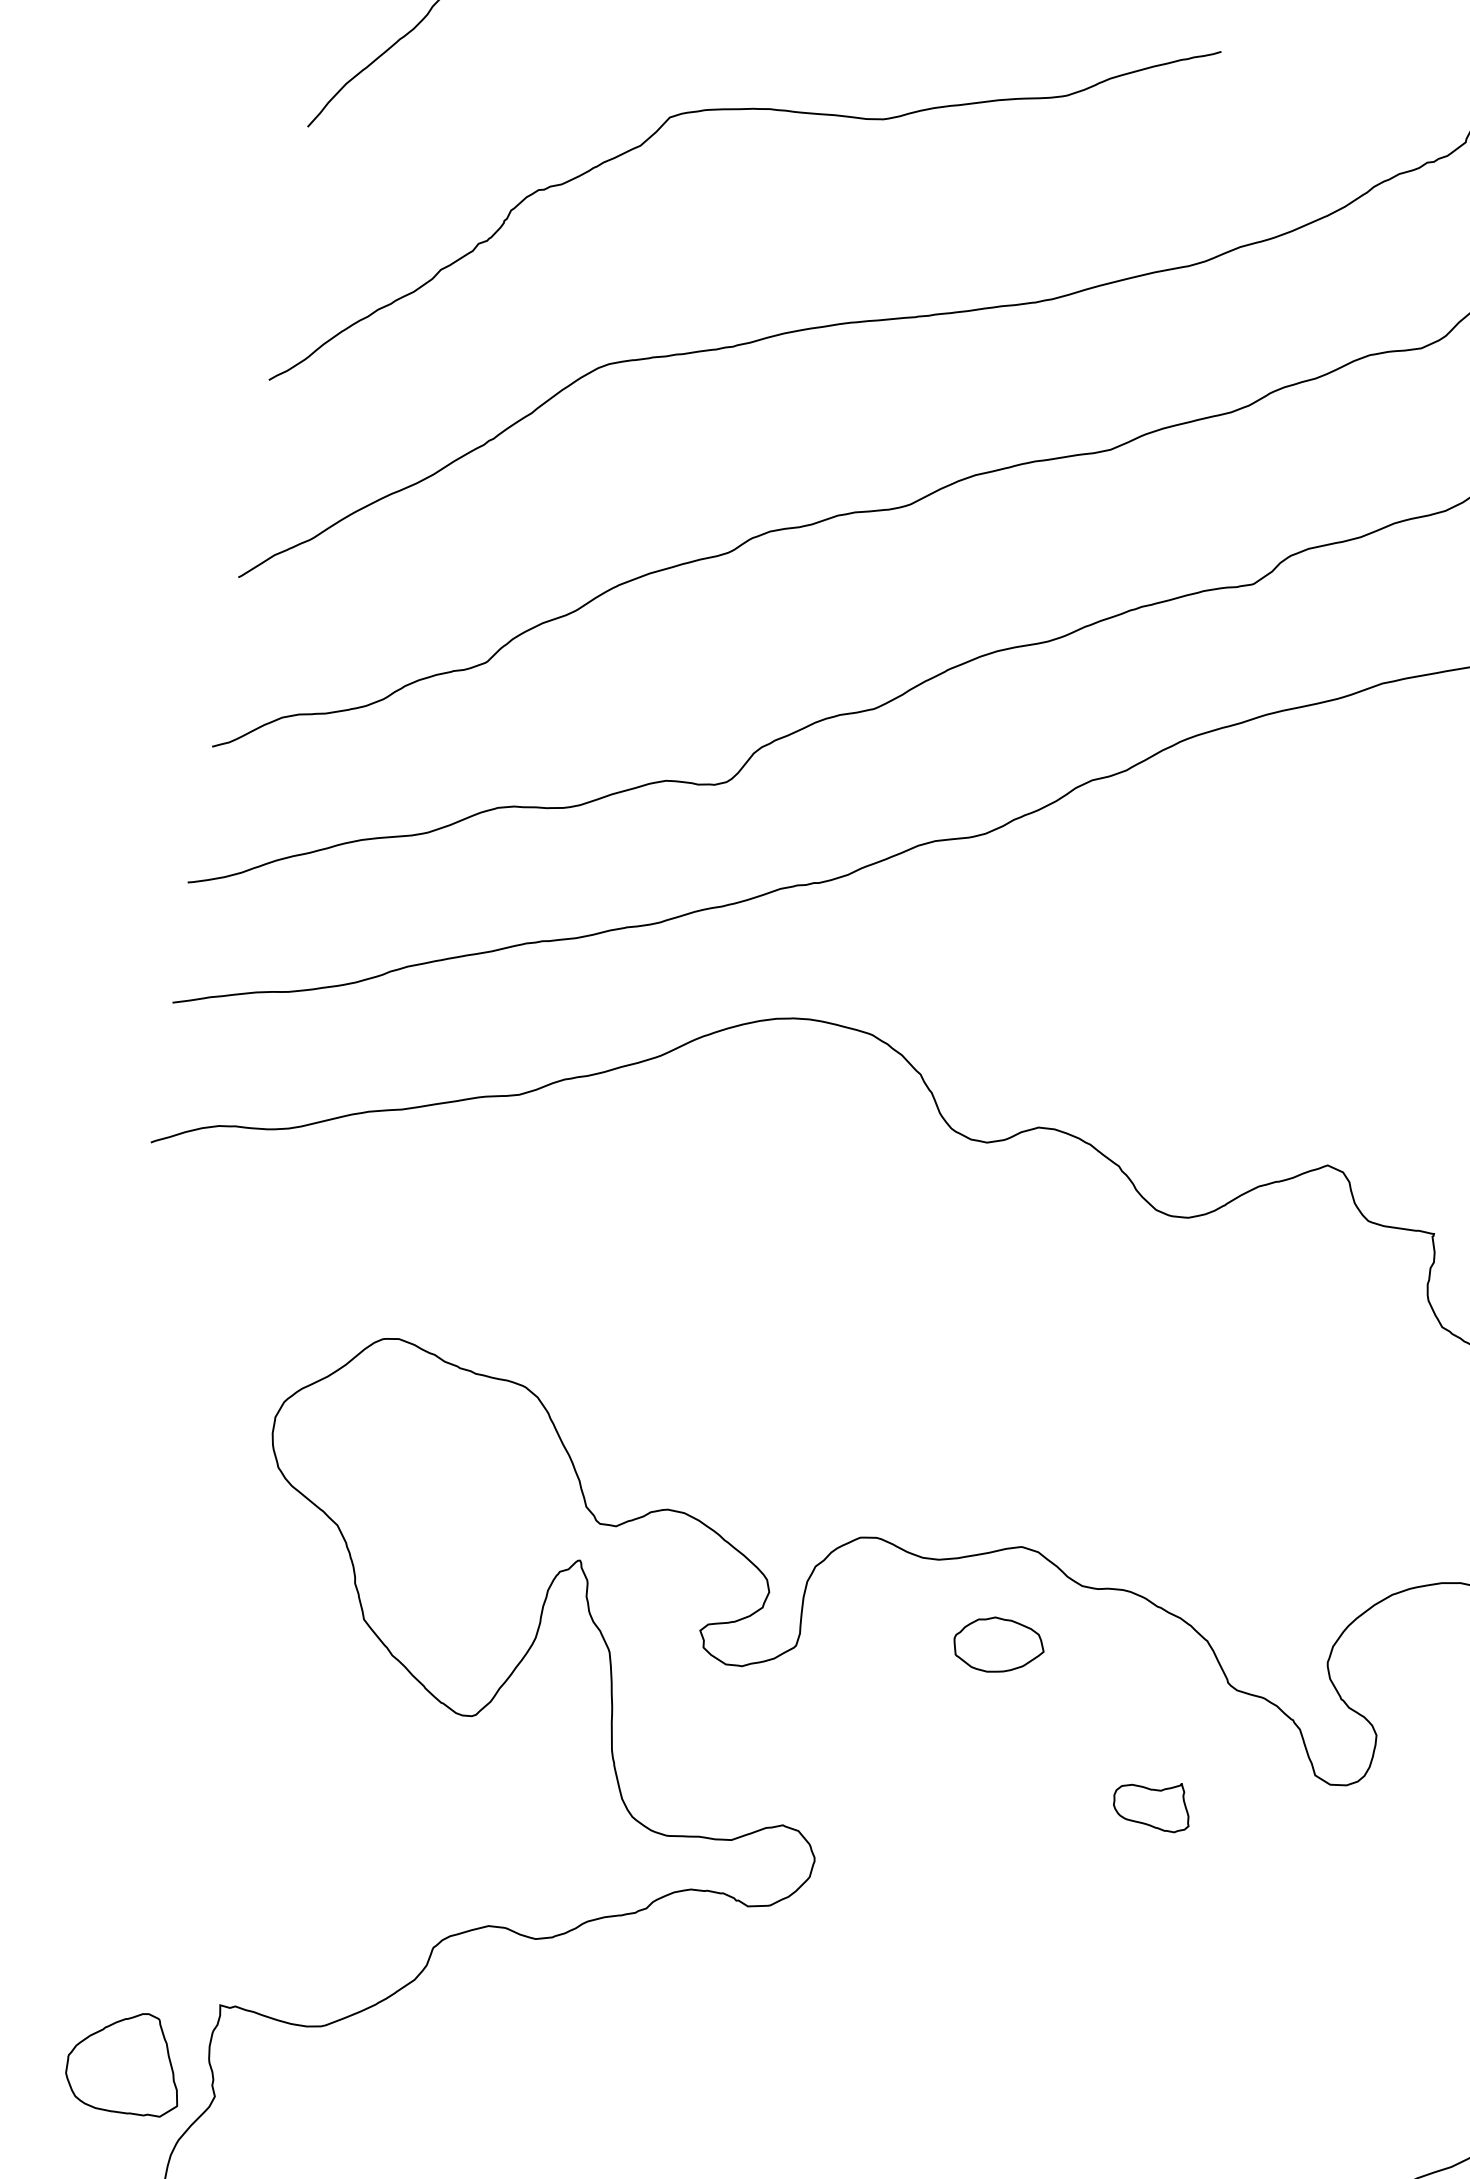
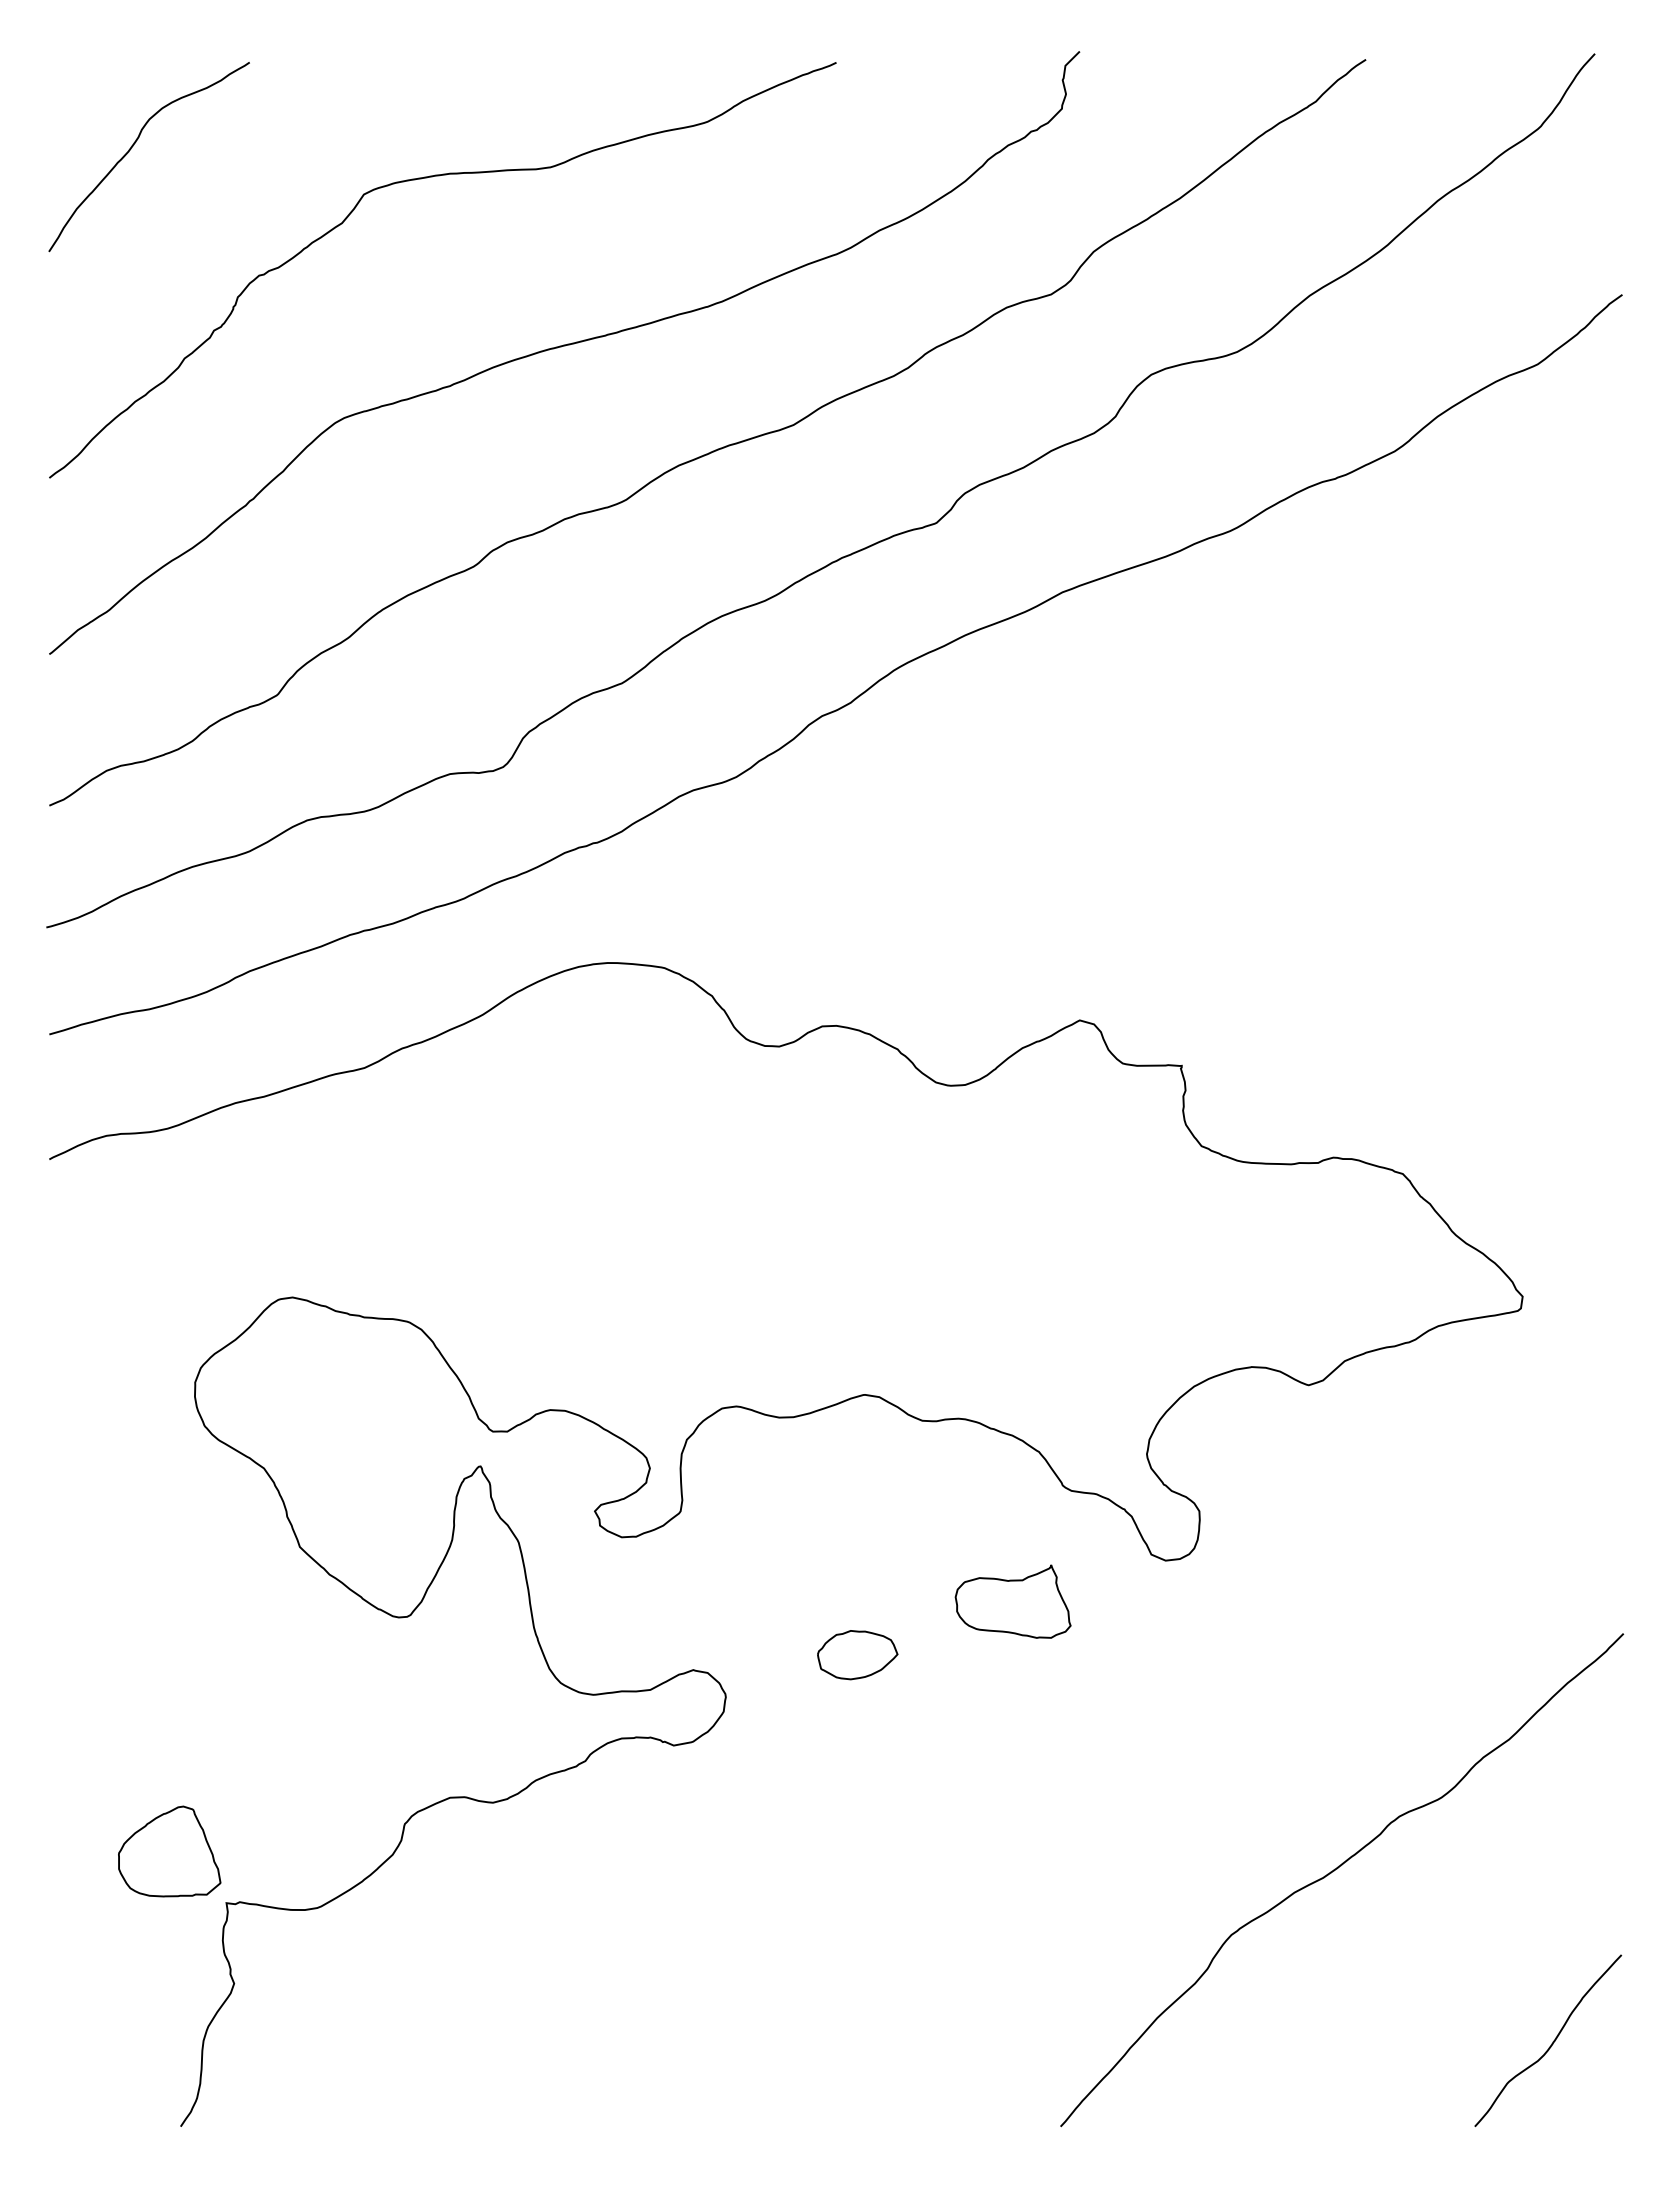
part: (998, 1646) -> (857, 1655), moved
part: (1151, 1803) -> (1012, 1601), size x1.67
part: (125, 2061) -> (169, 1851), moved

